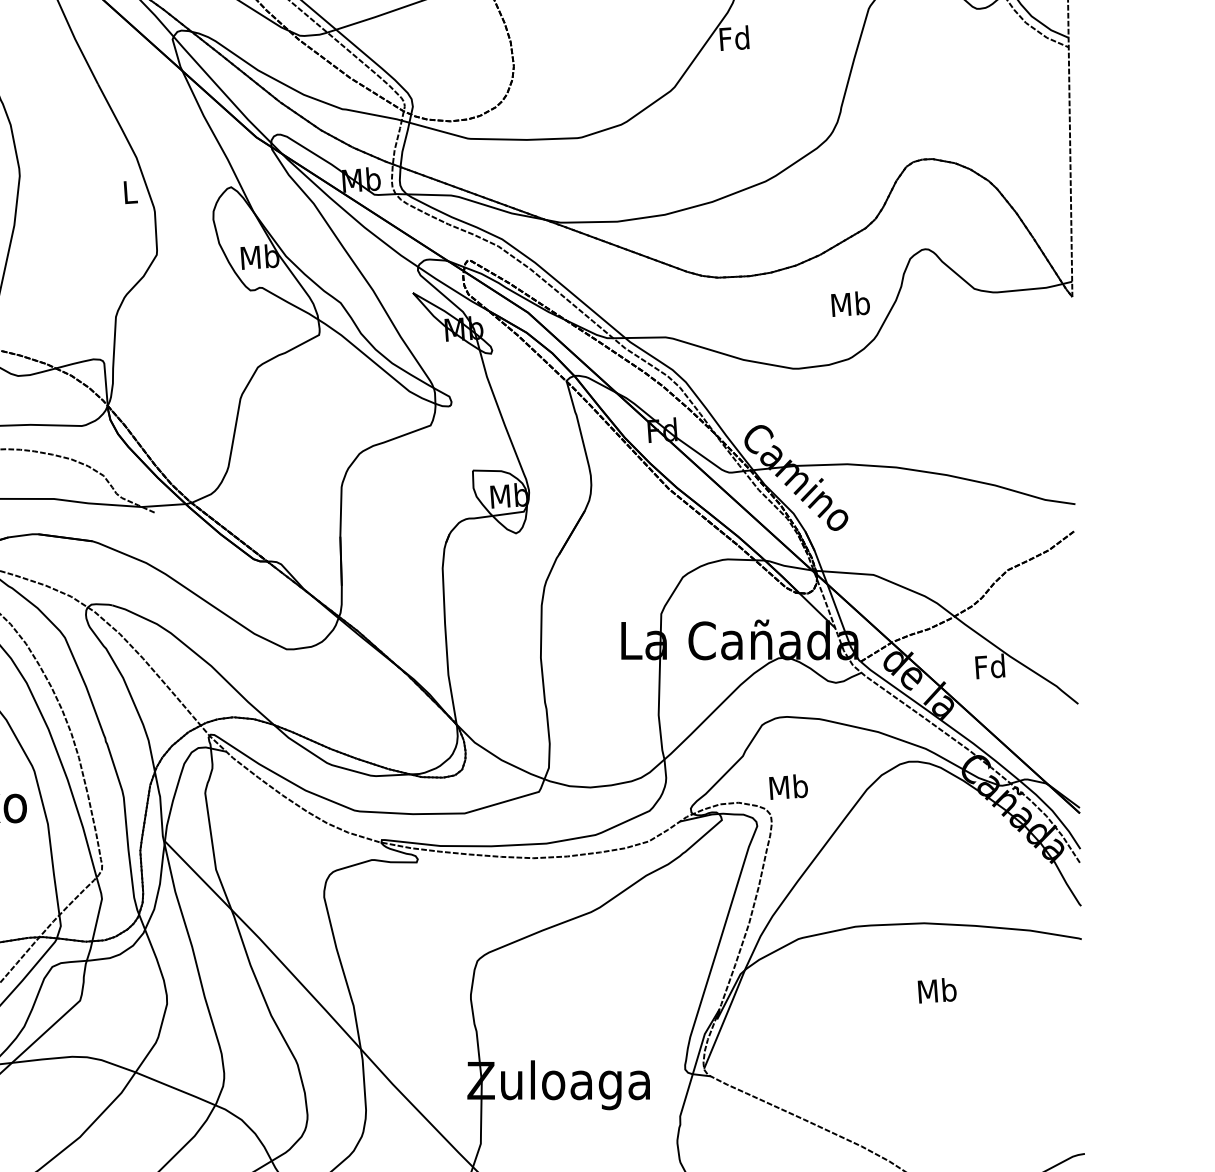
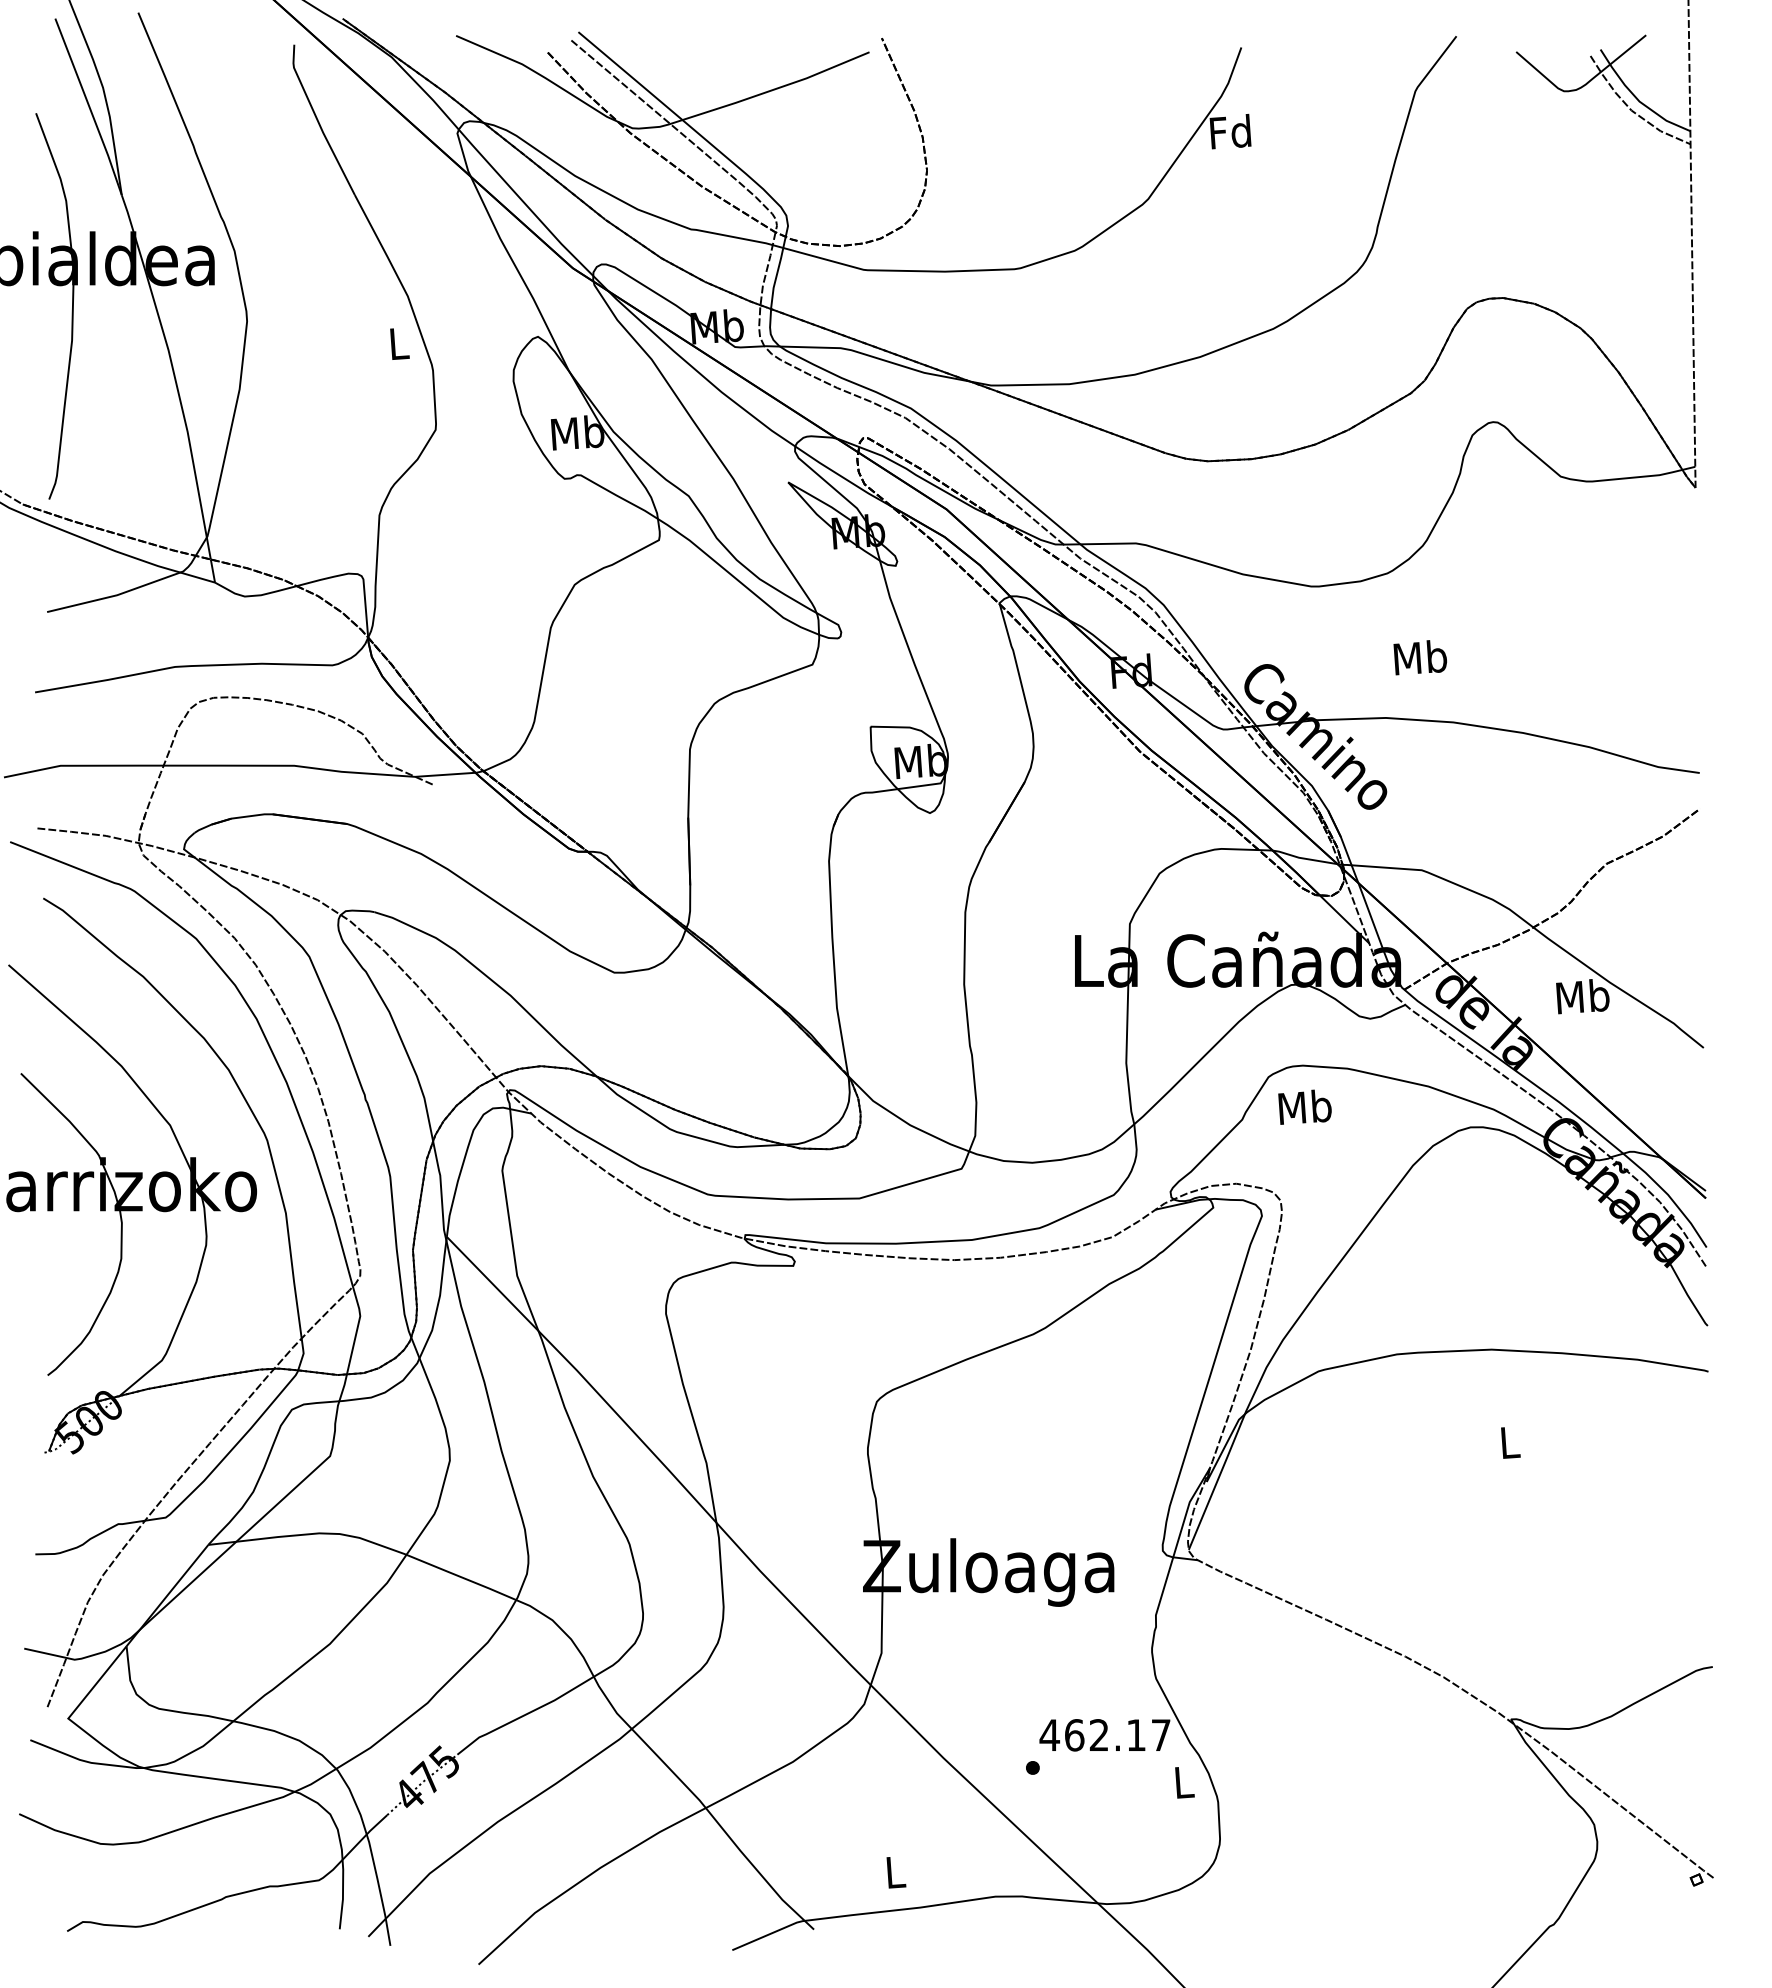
text: (849, 304) -> (1419, 657), moved
text: (990, 666) -> (1582, 996), Fd -> Mb
text: (788, 786) -> (1304, 1106), moved
text: (937, 990) -> (1509, 1442), Mb -> L

